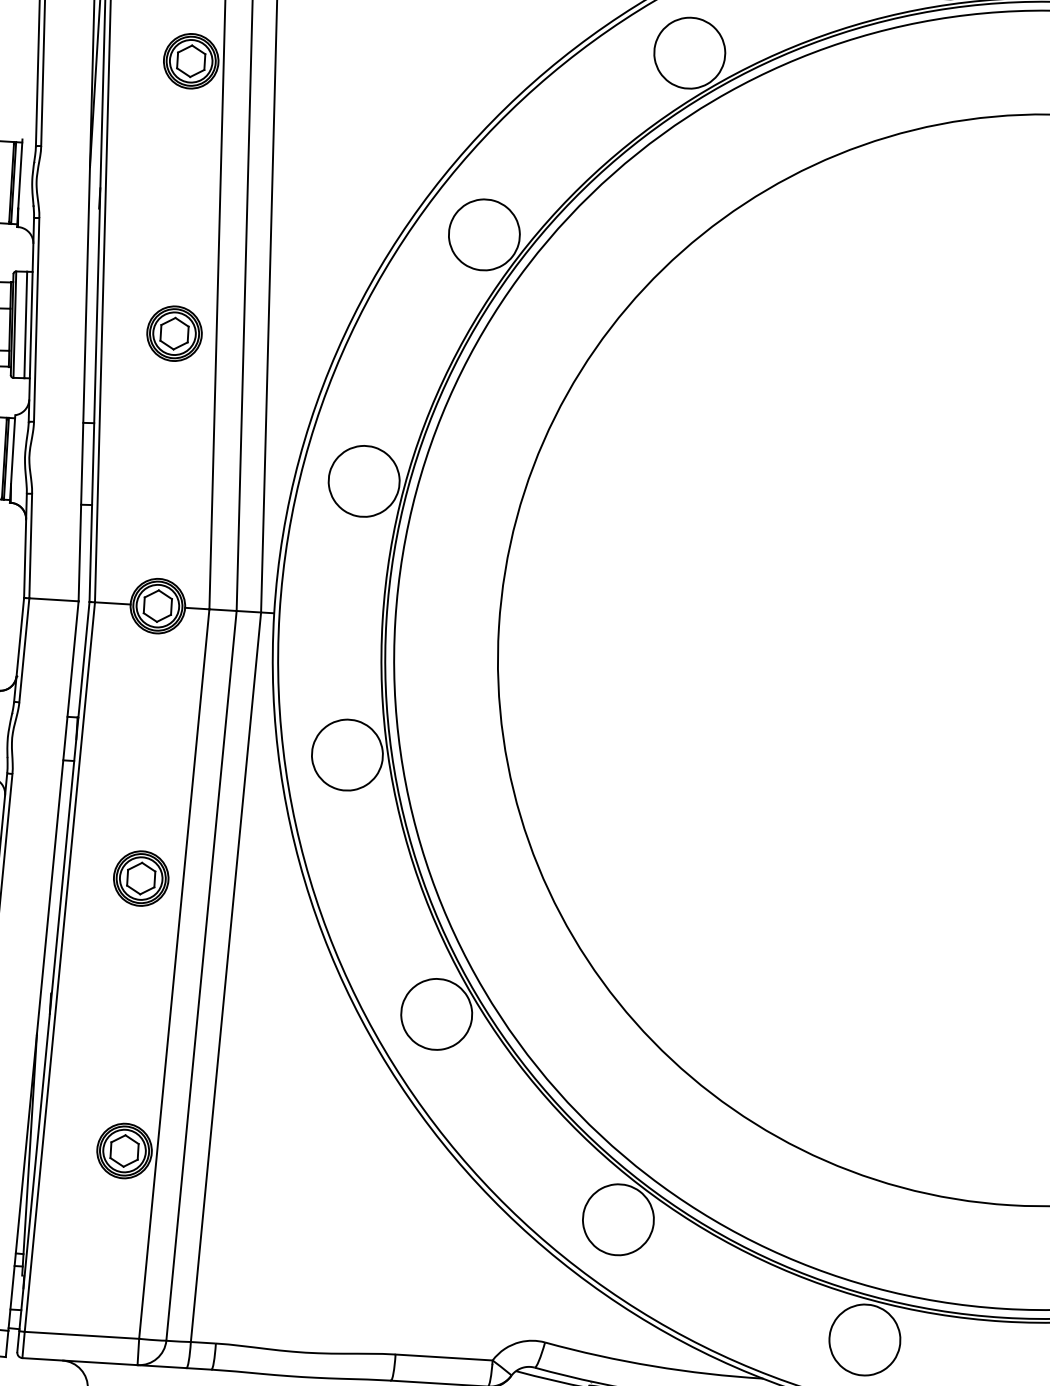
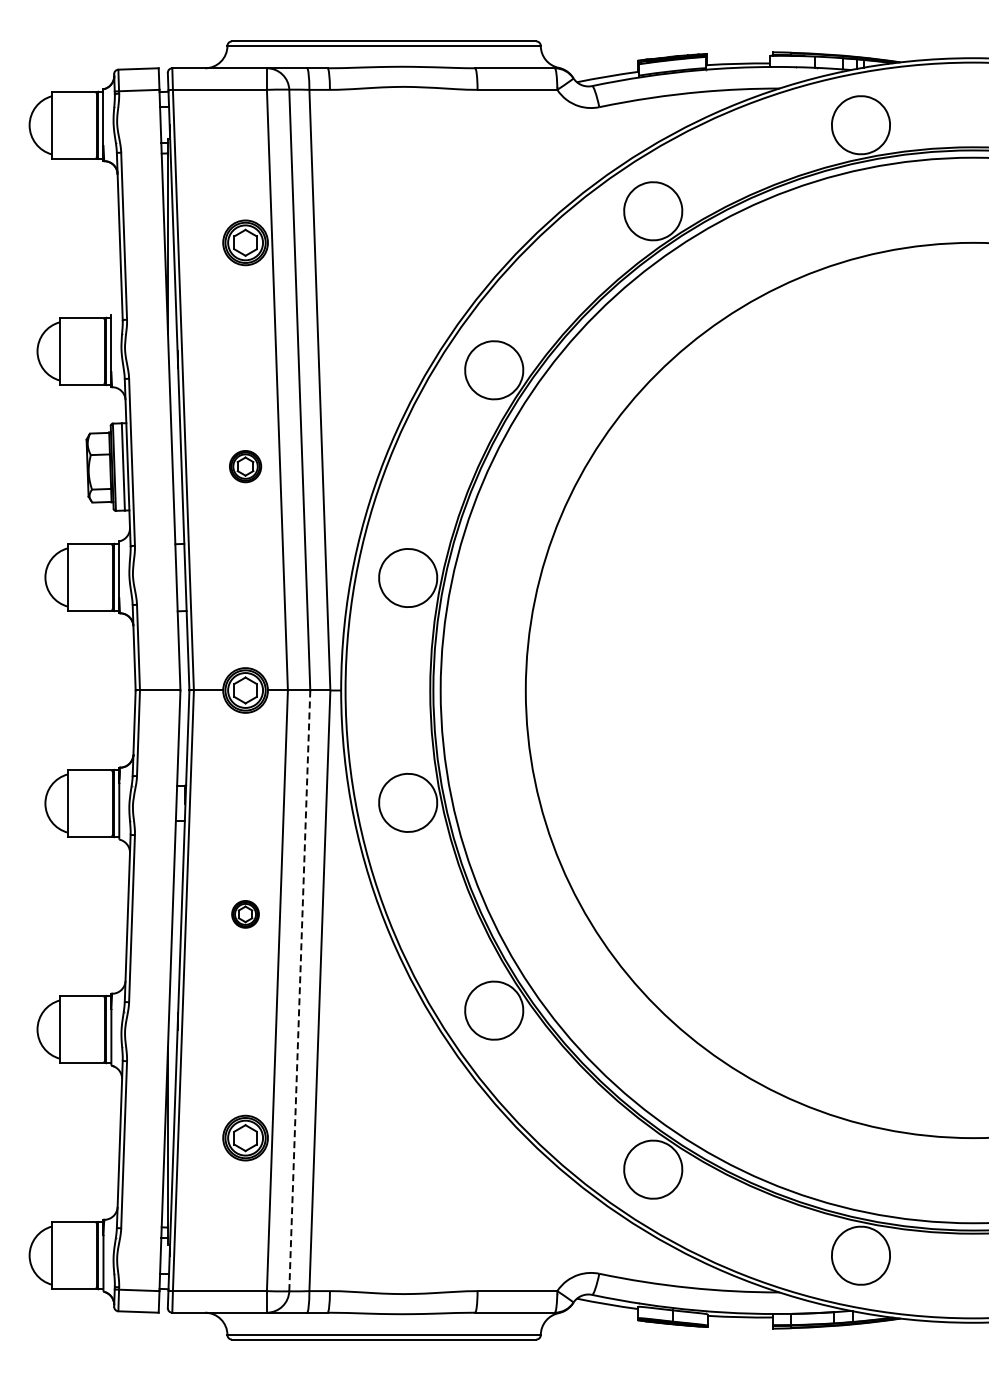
part: (174, 333) -> (245, 466), size x0.7
part: (141, 878) -> (245, 914), size x0.6
line: (201, 975) -> (299, 990), solid -> dashed

